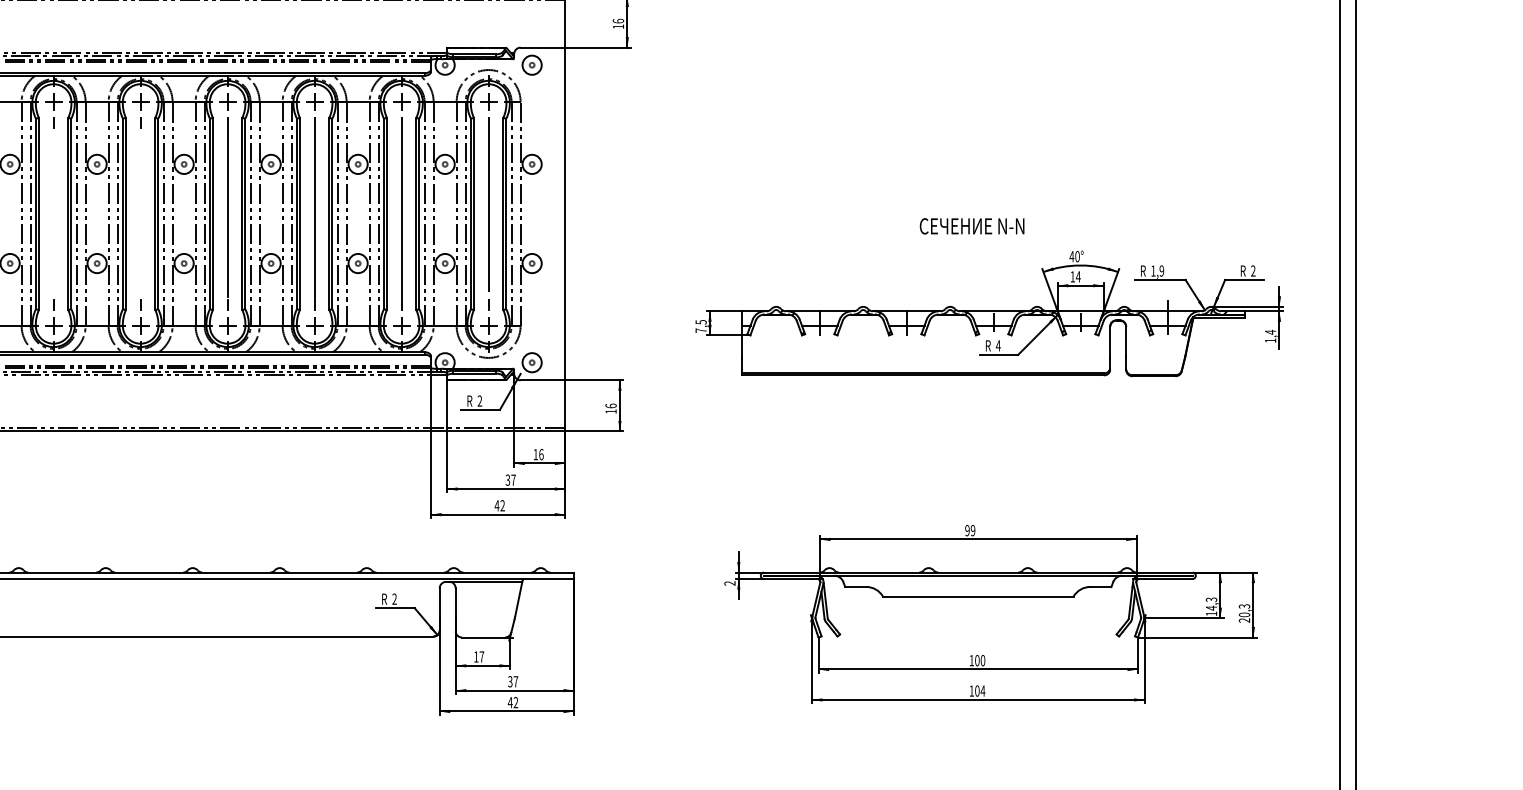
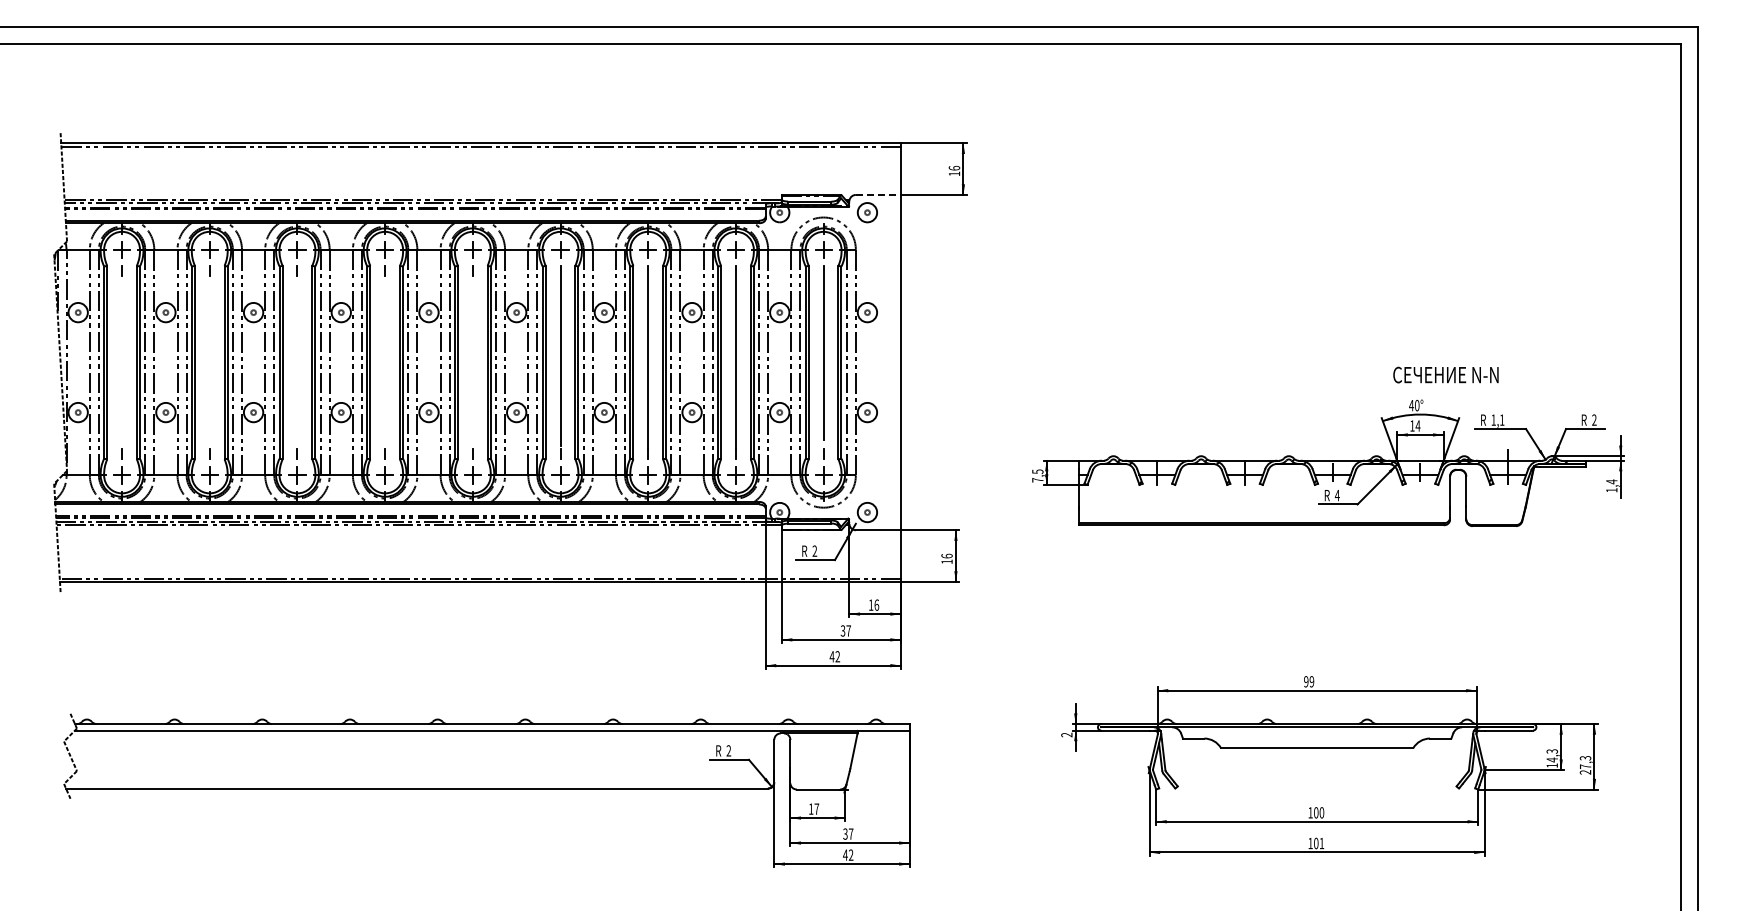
line: (543, 47) -> (878, 194), solid -> dashed
text: (971, 225) -> (1445, 374), moved
text: (1161, 270) -> (1501, 419), 1,9 -> 1,1
text: (1244, 614) -> (1585, 766), 20,3 -> 27,3
text: (982, 691) -> (1321, 843), 104 -> 101

